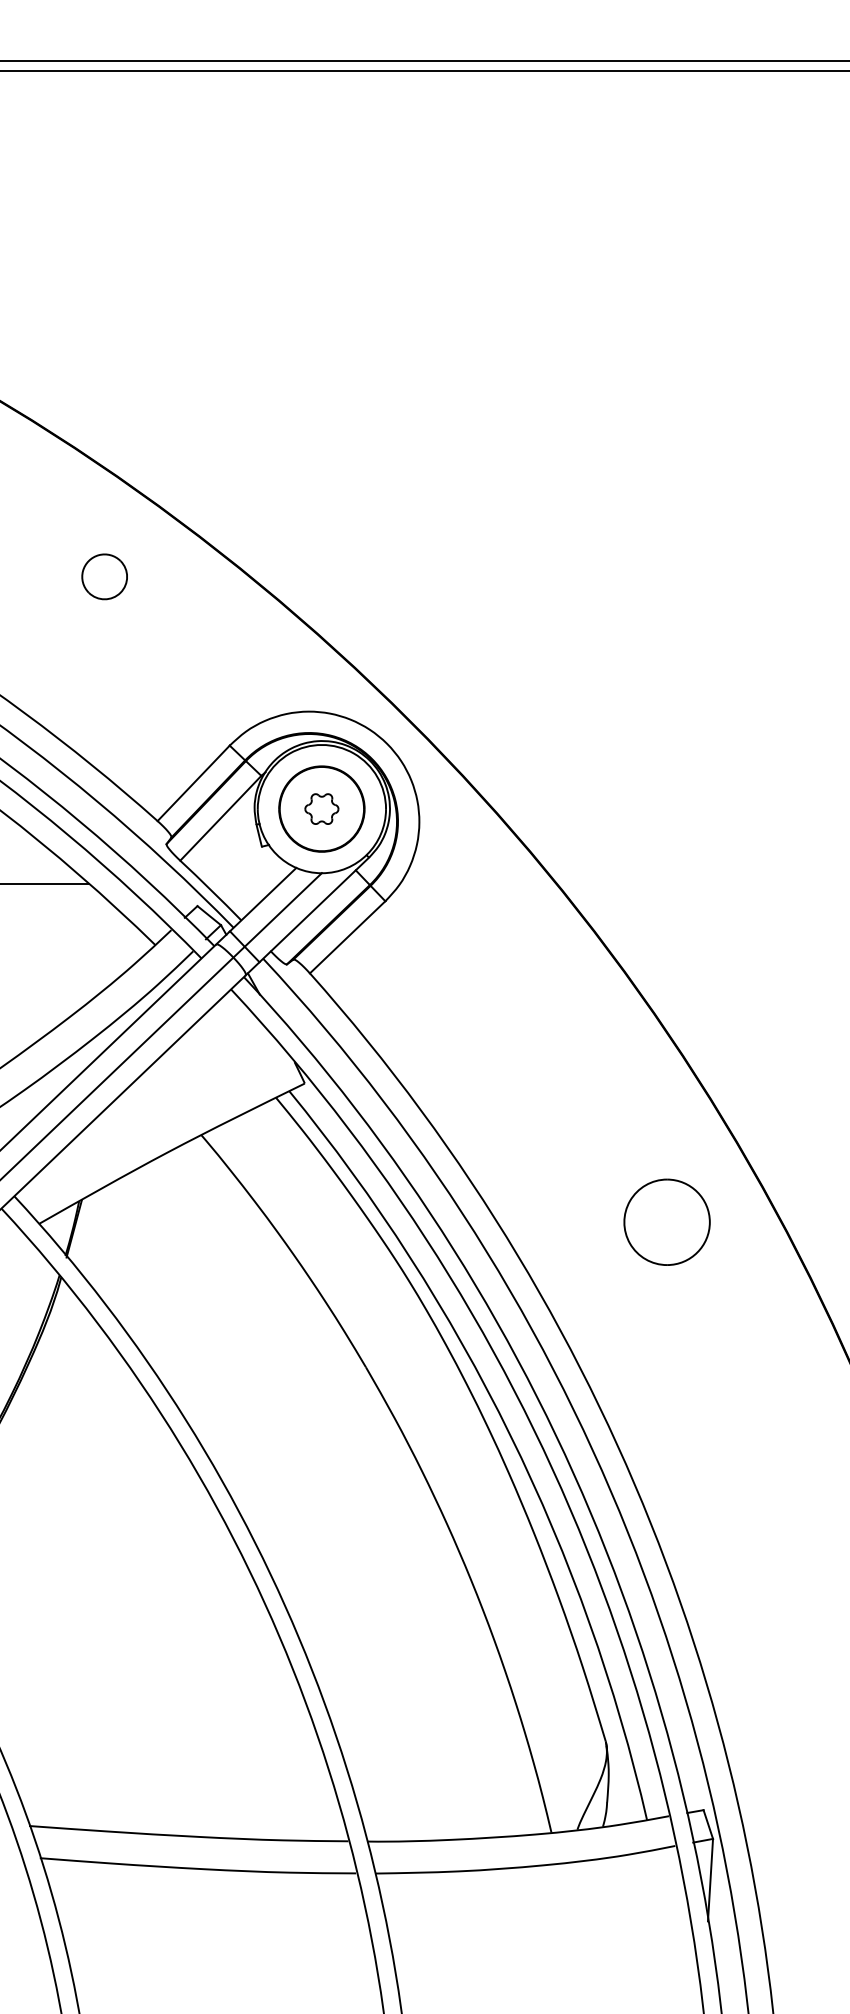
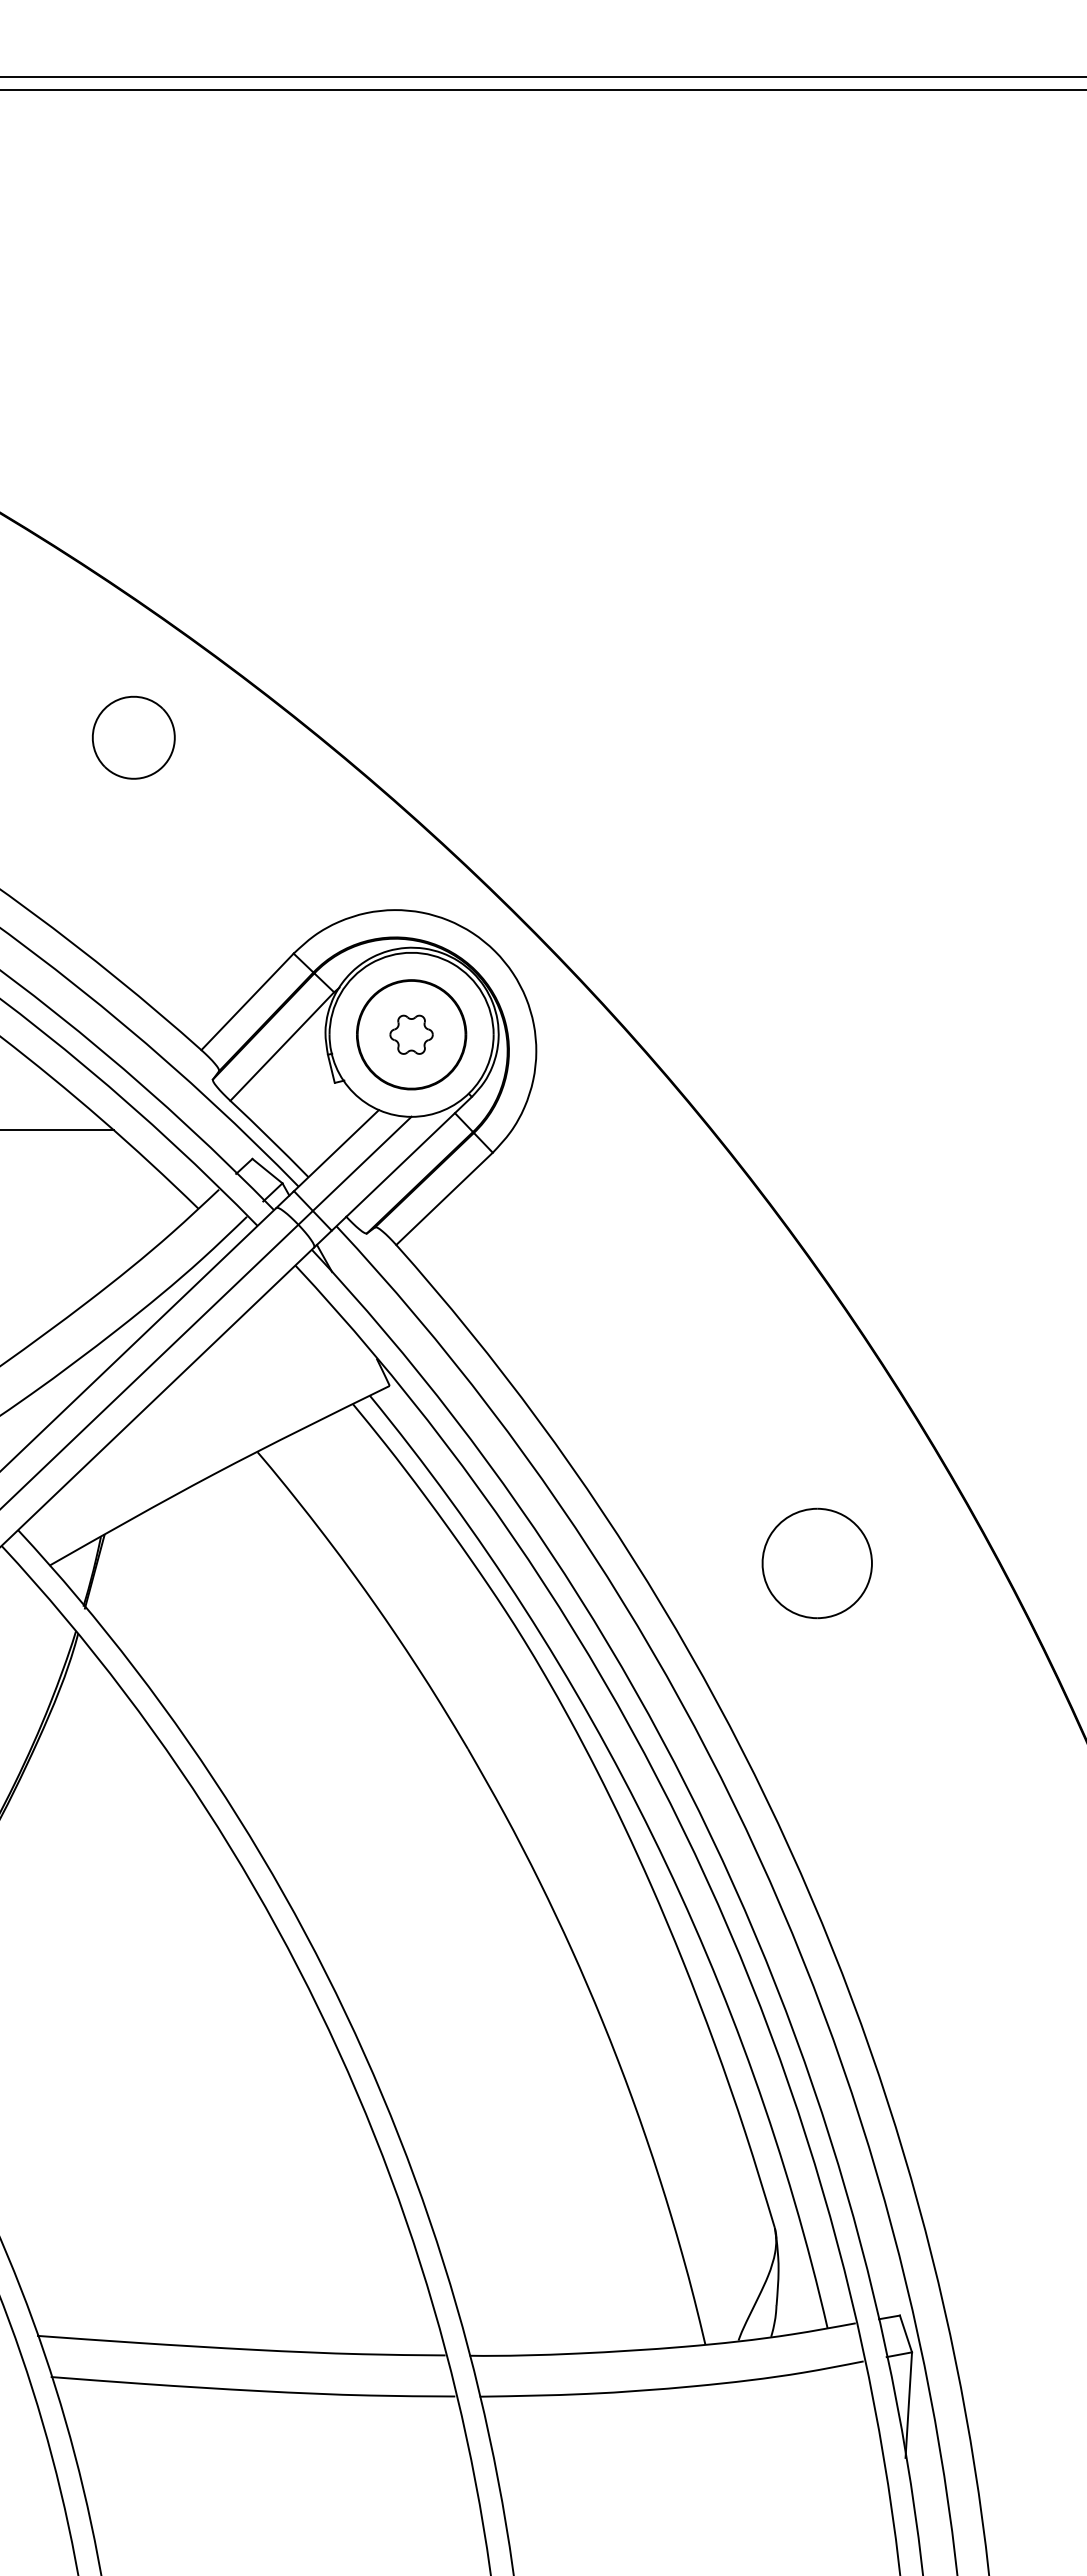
part: (104, 576) -> (133, 737), size x1.43
part: (666, 1222) -> (816, 1563), moved

